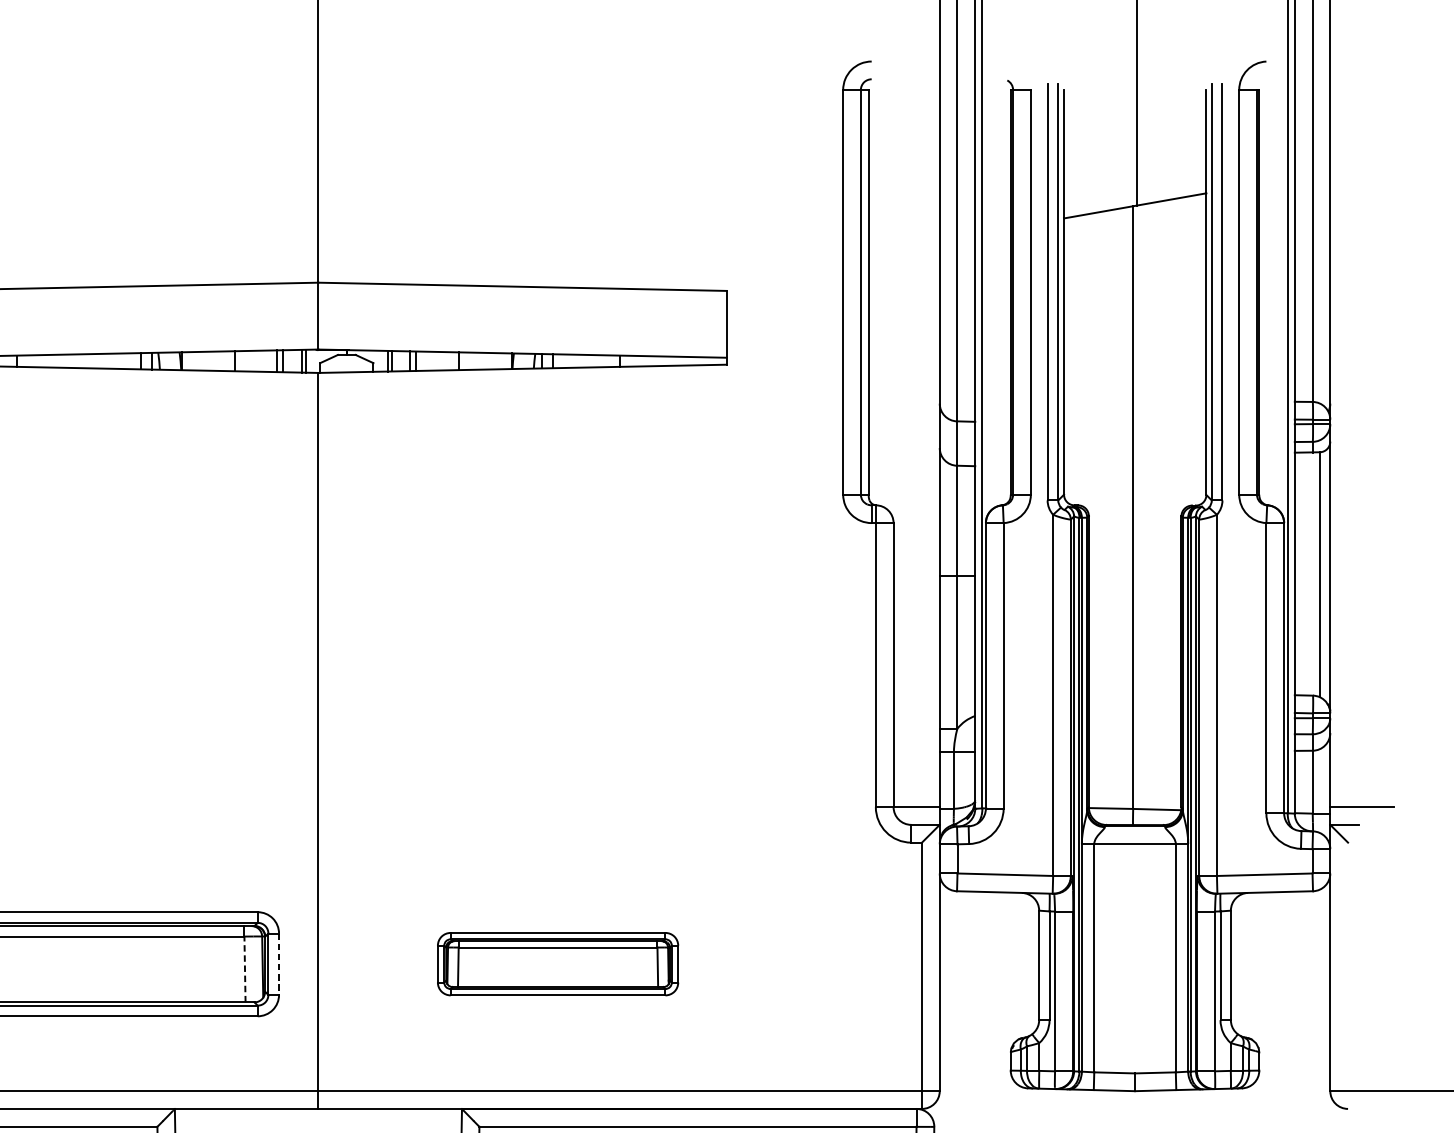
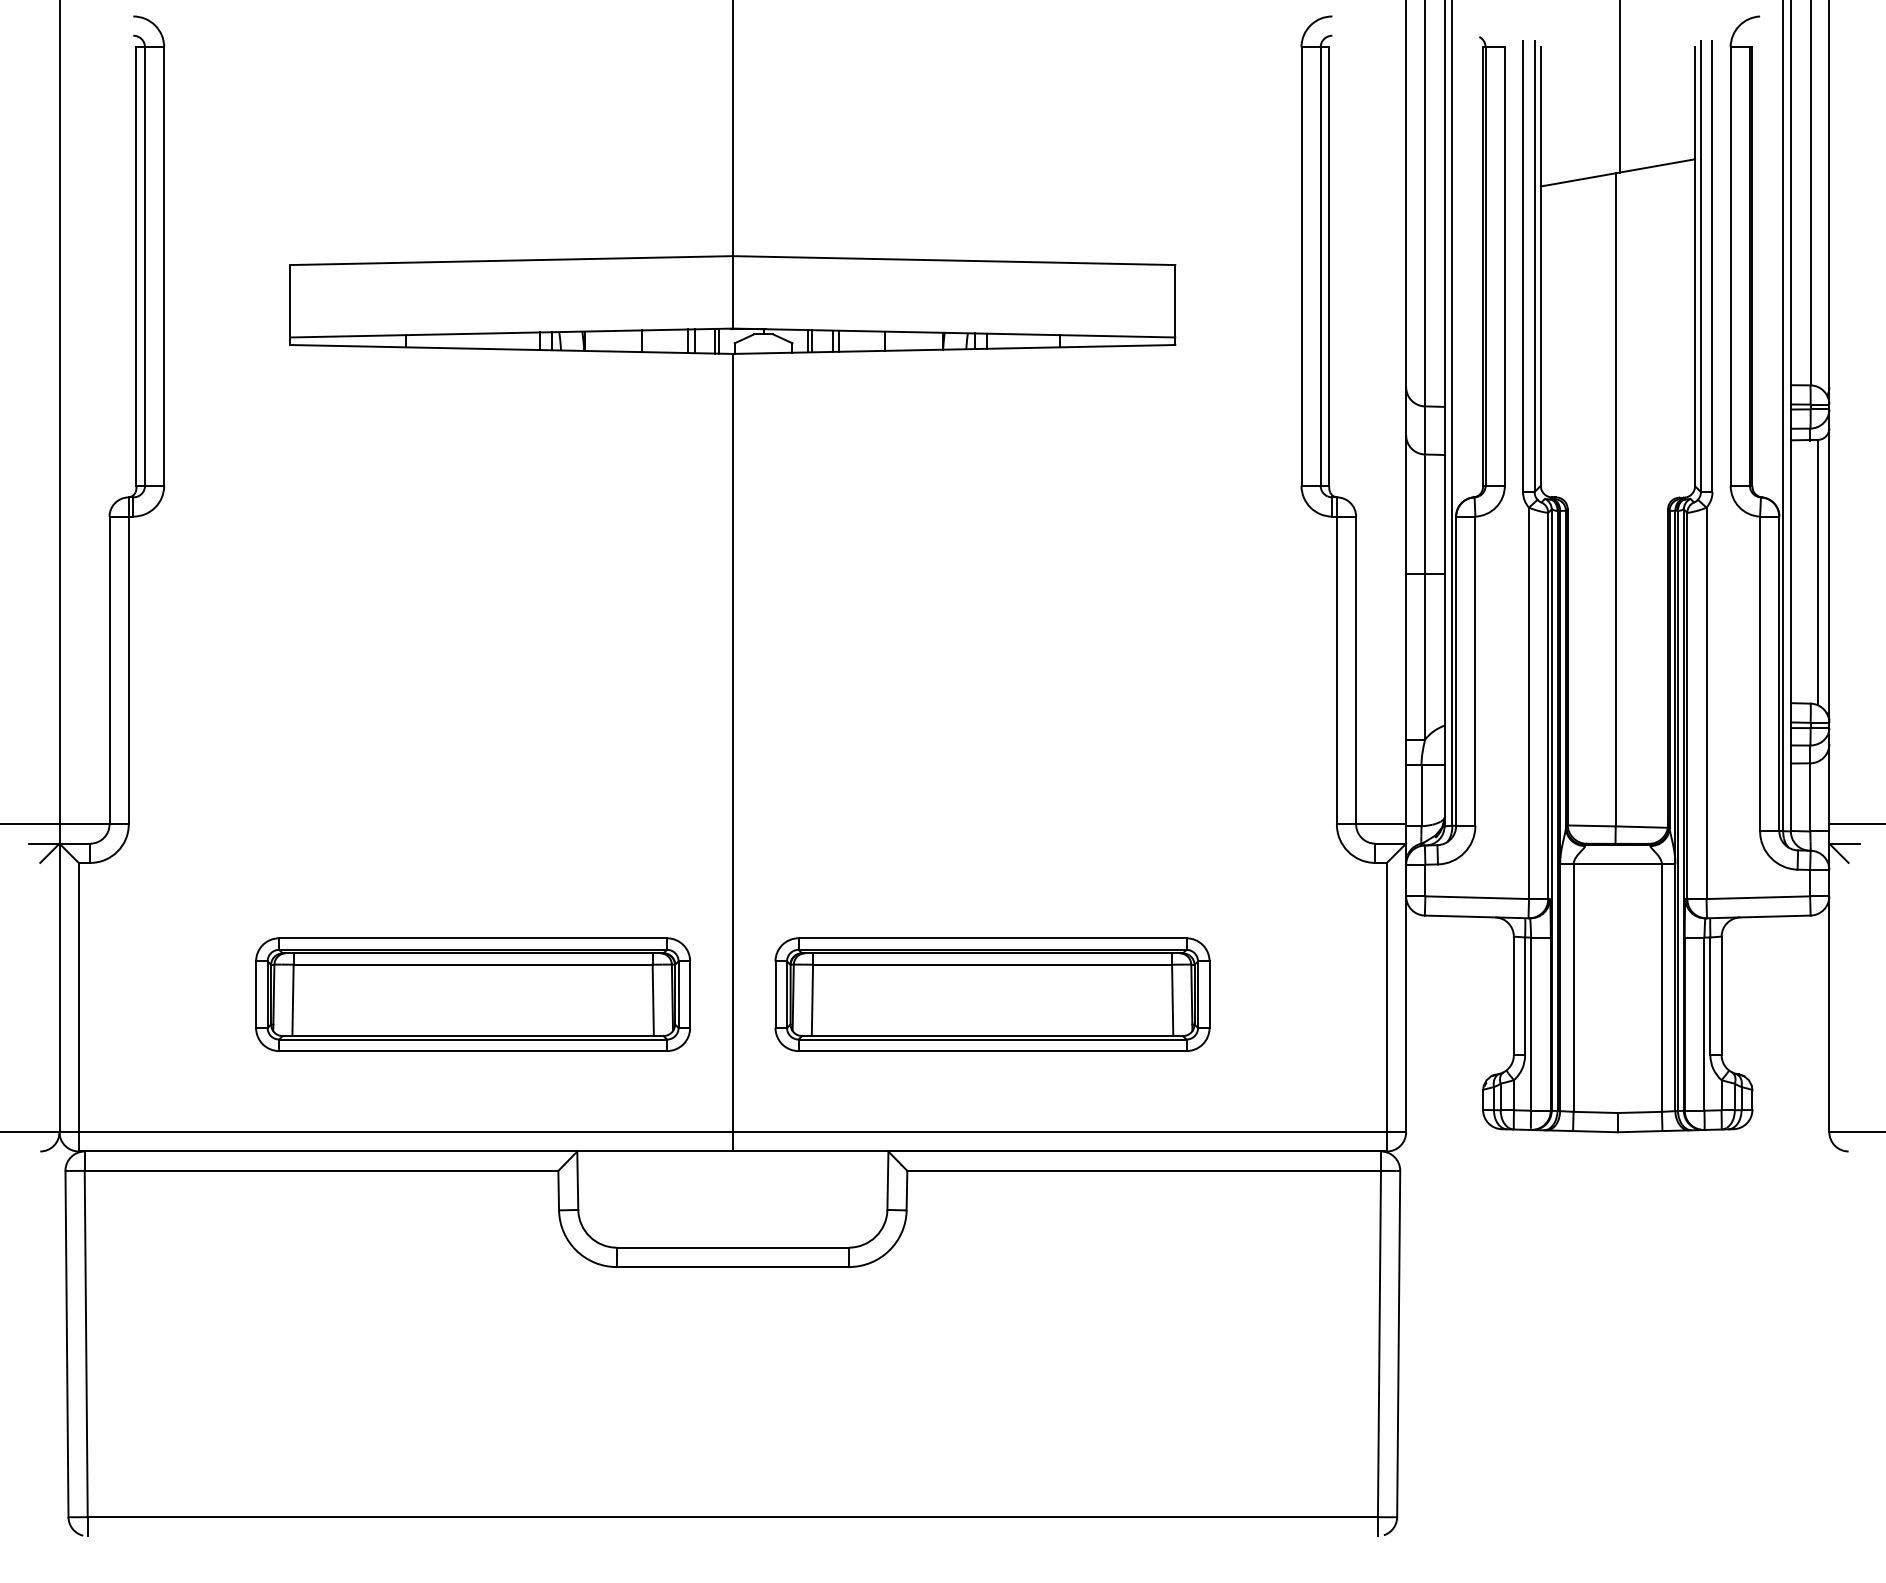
line: (279, 964) -> (690, 995), dashed -> solid
part: (558, 964) -> (992, 994), size x1.67
line: (245, 969) -> (653, 1000), dashed -> solid

